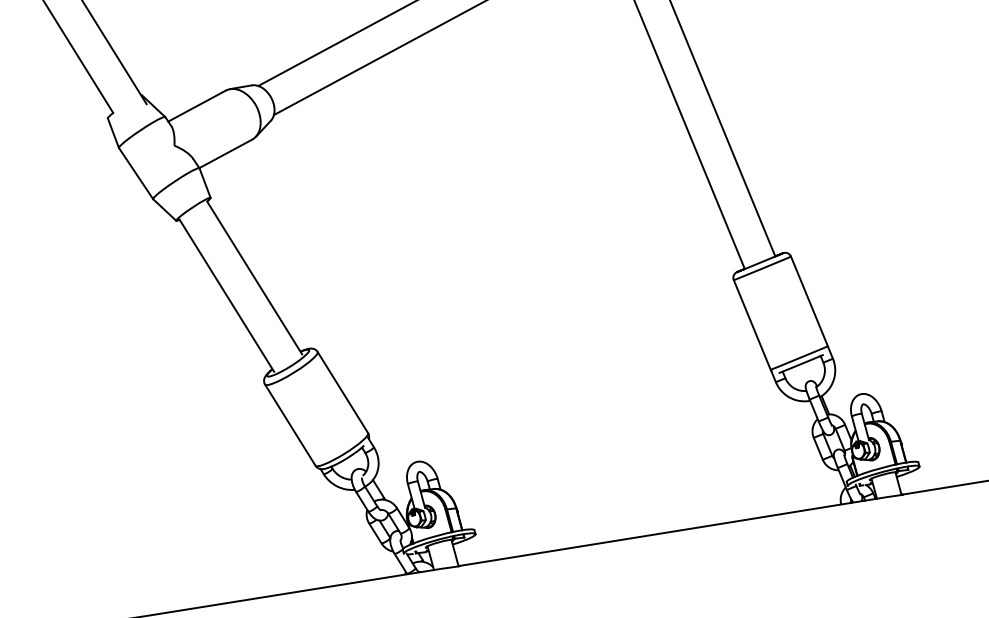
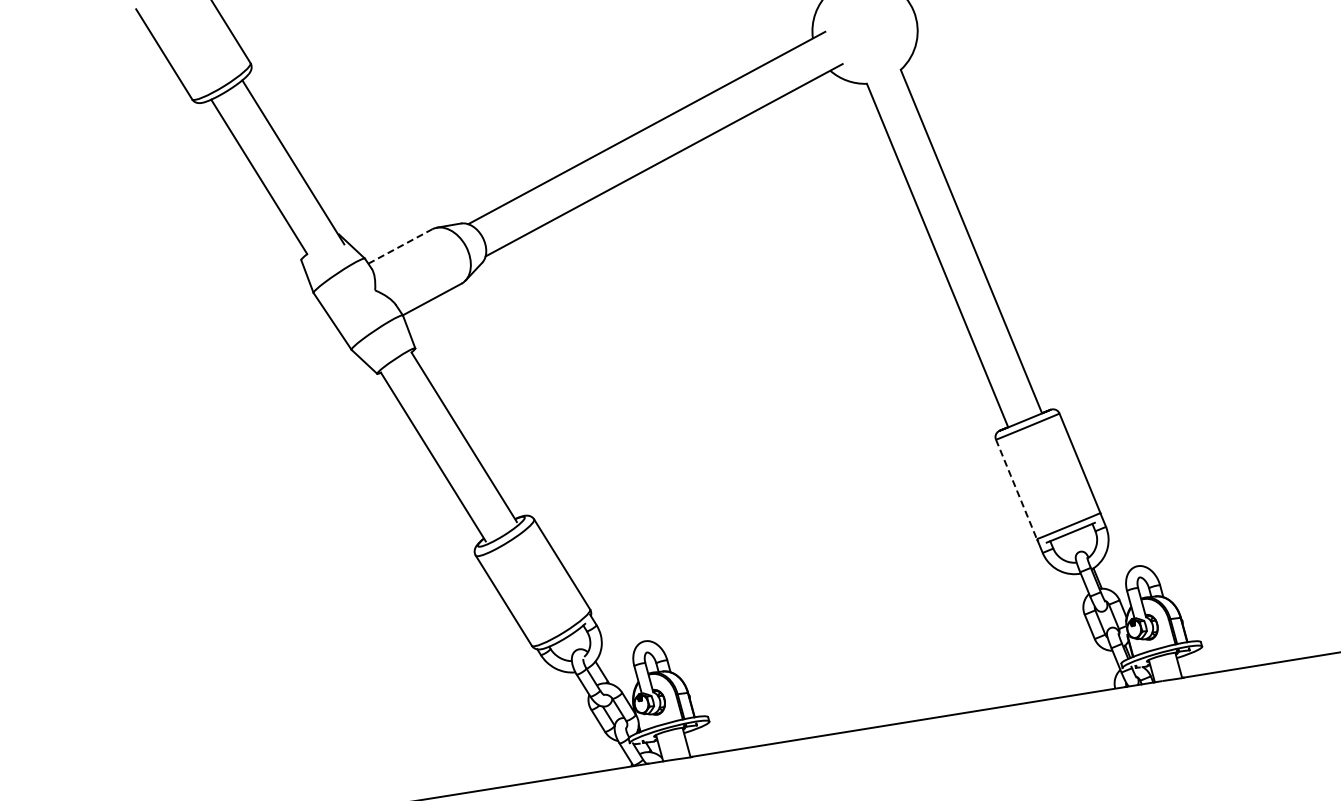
line: (197, 106) -> (400, 246), solid -> dashed
line: (752, 325) -> (1016, 489), solid -> dashed

